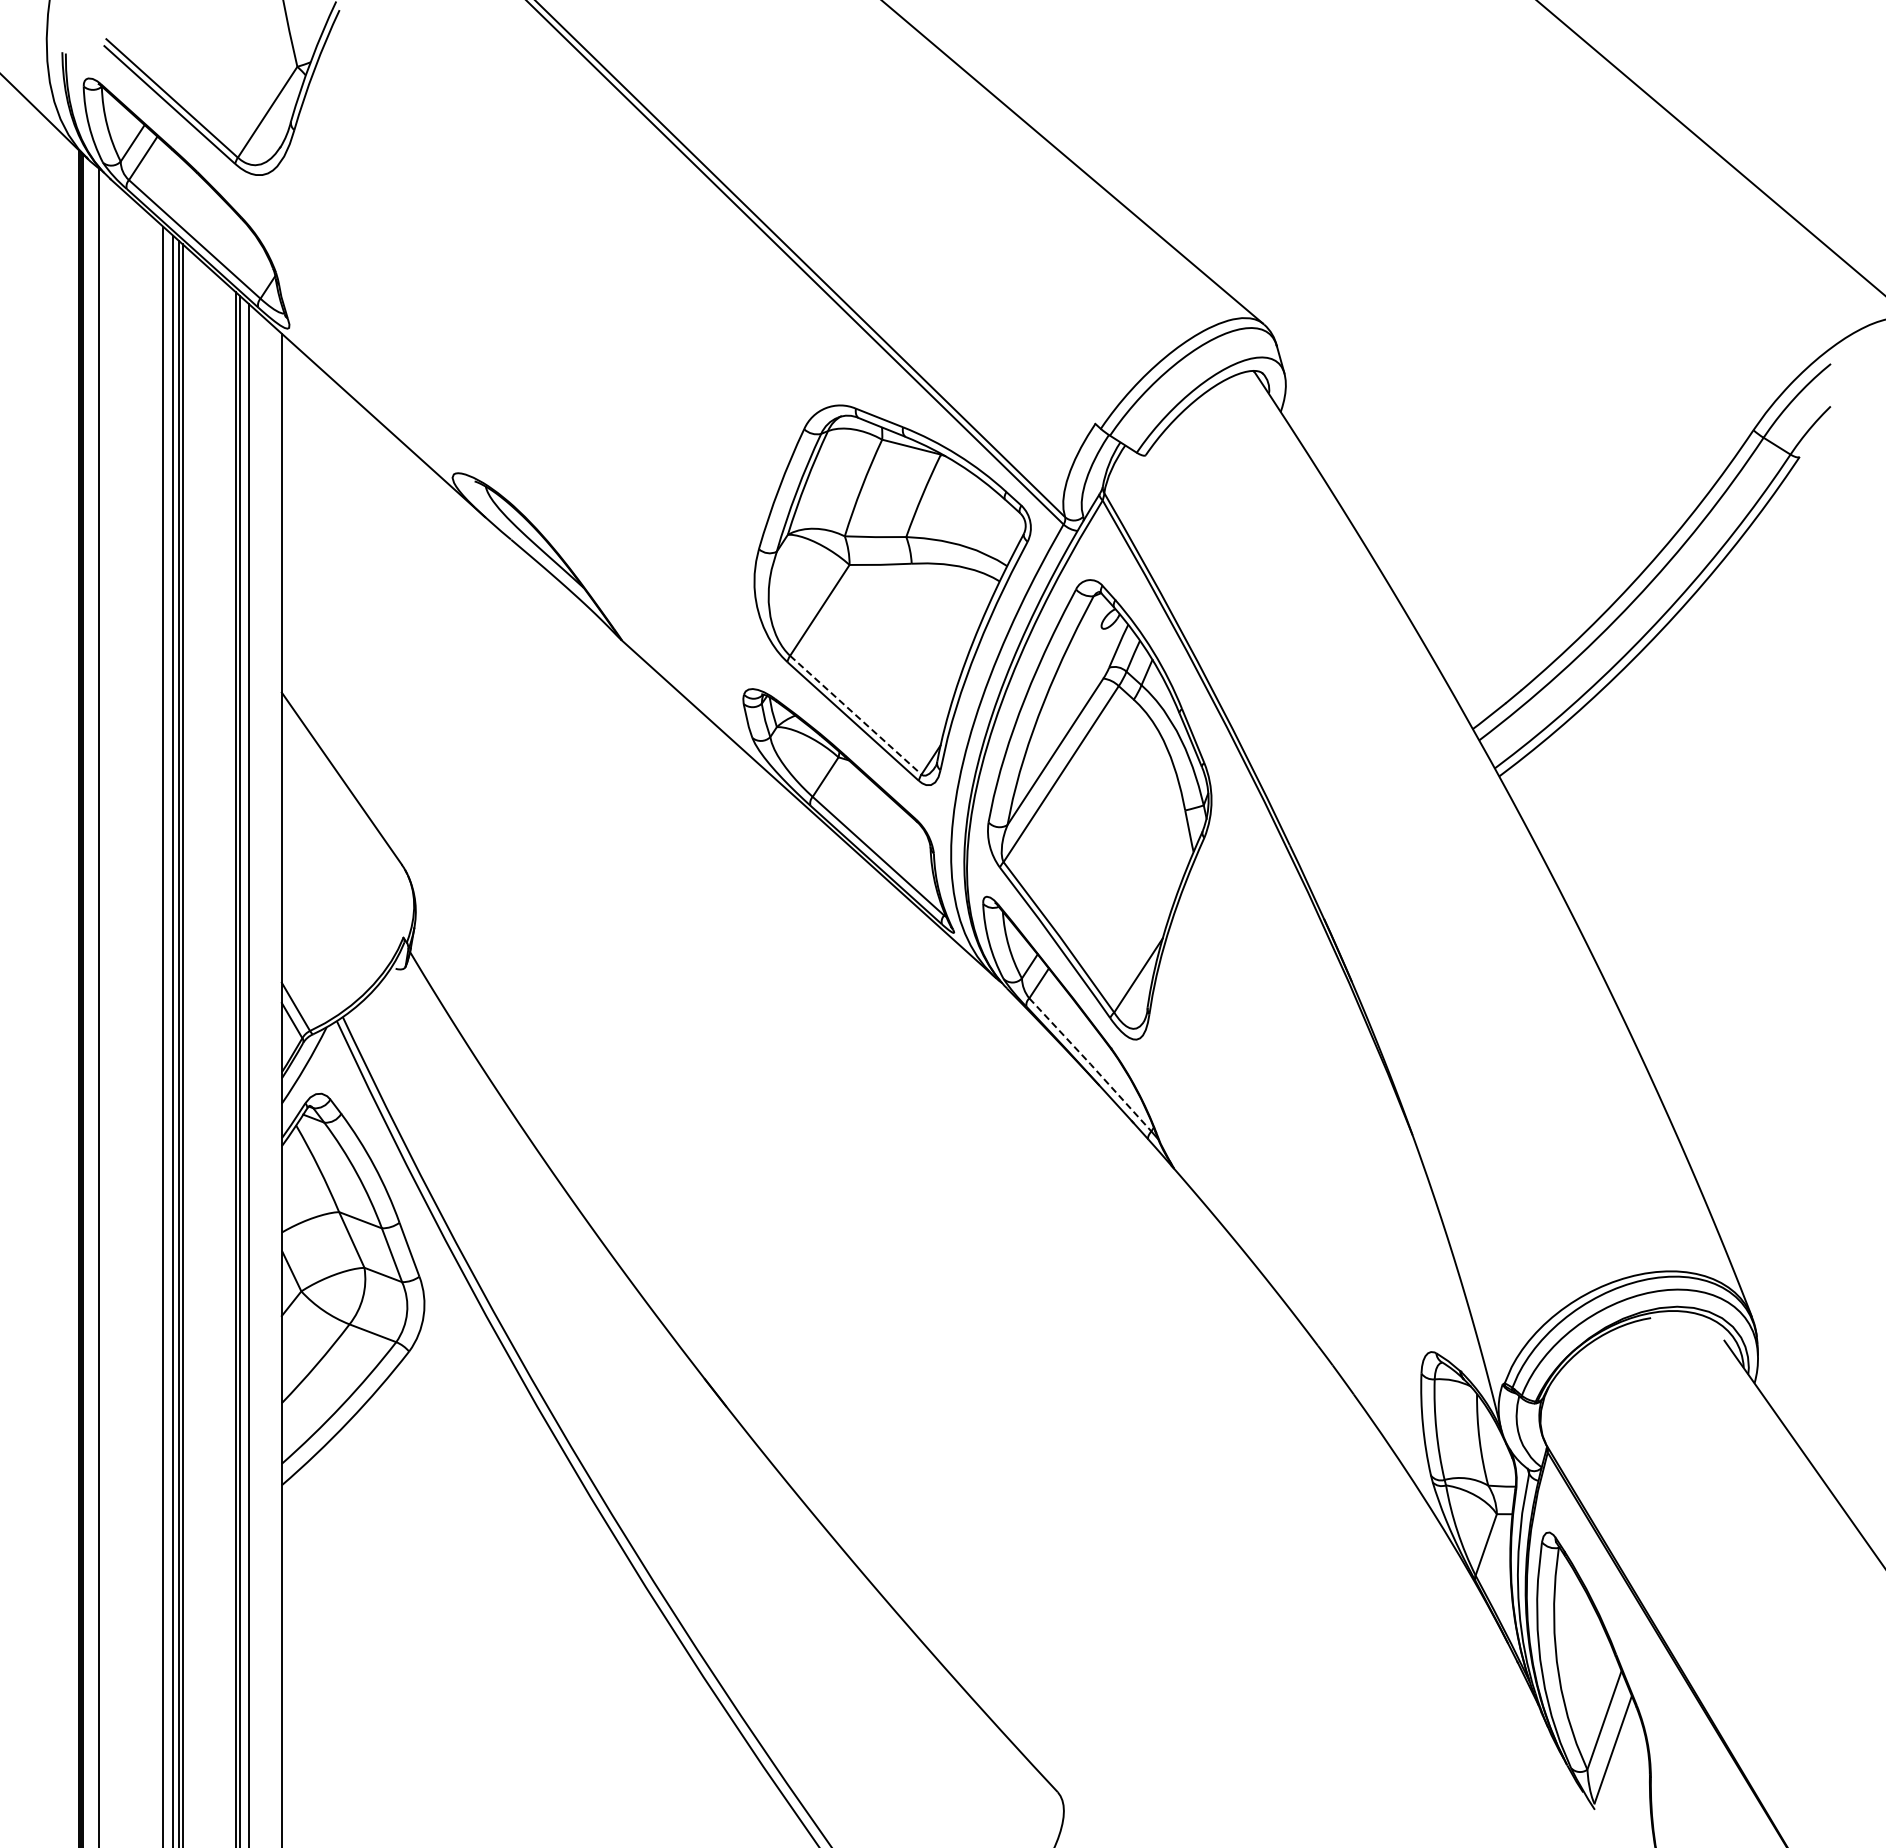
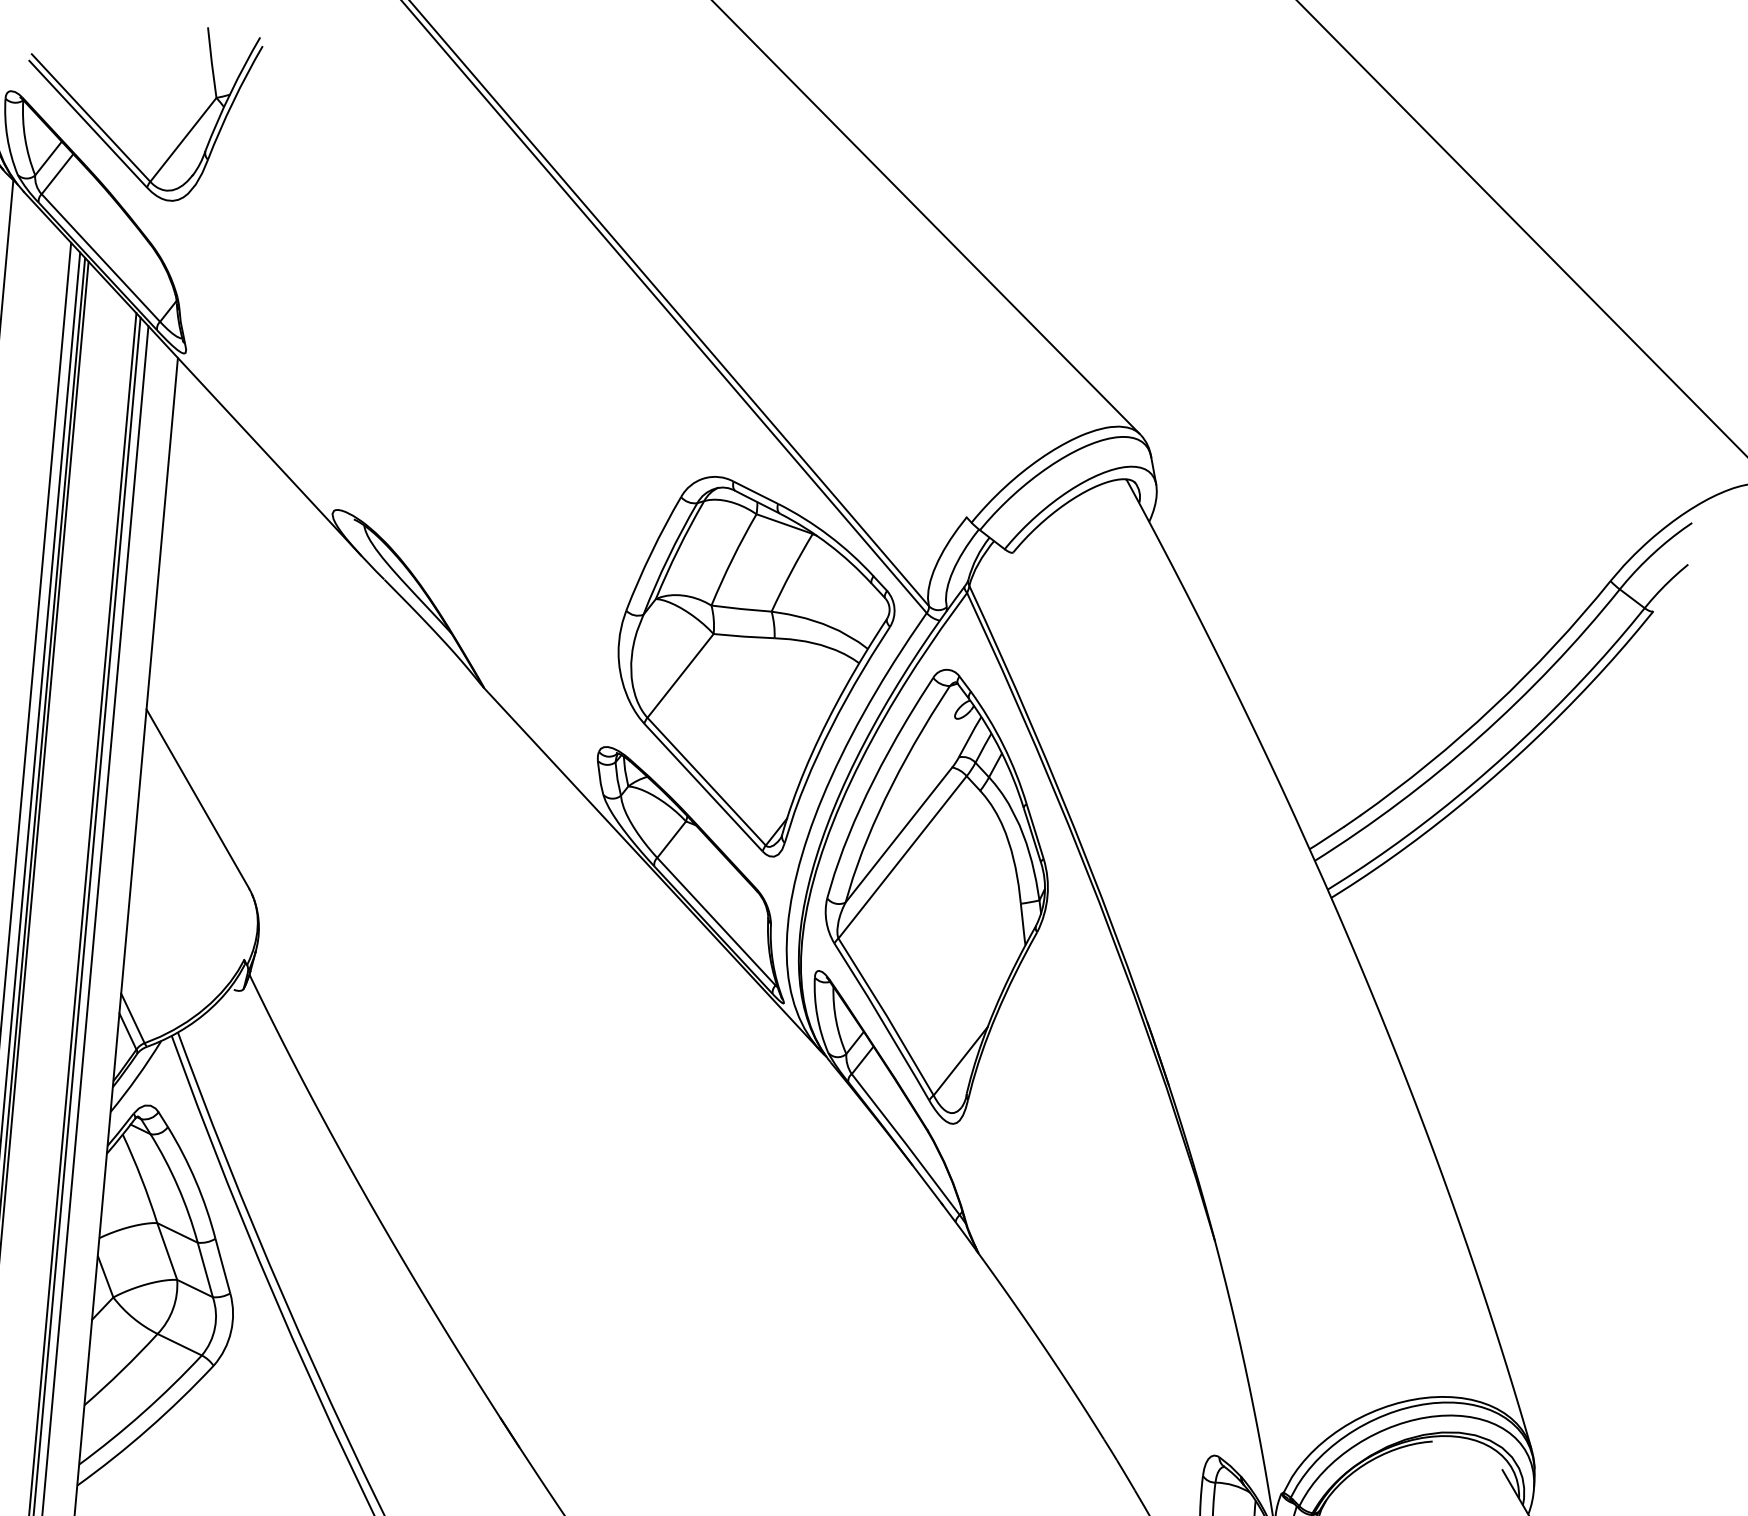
line: (855, 715) -> (706, 781), dashed -> solid
line: (1090, 1064) -> (905, 1144), dashed -> solid

